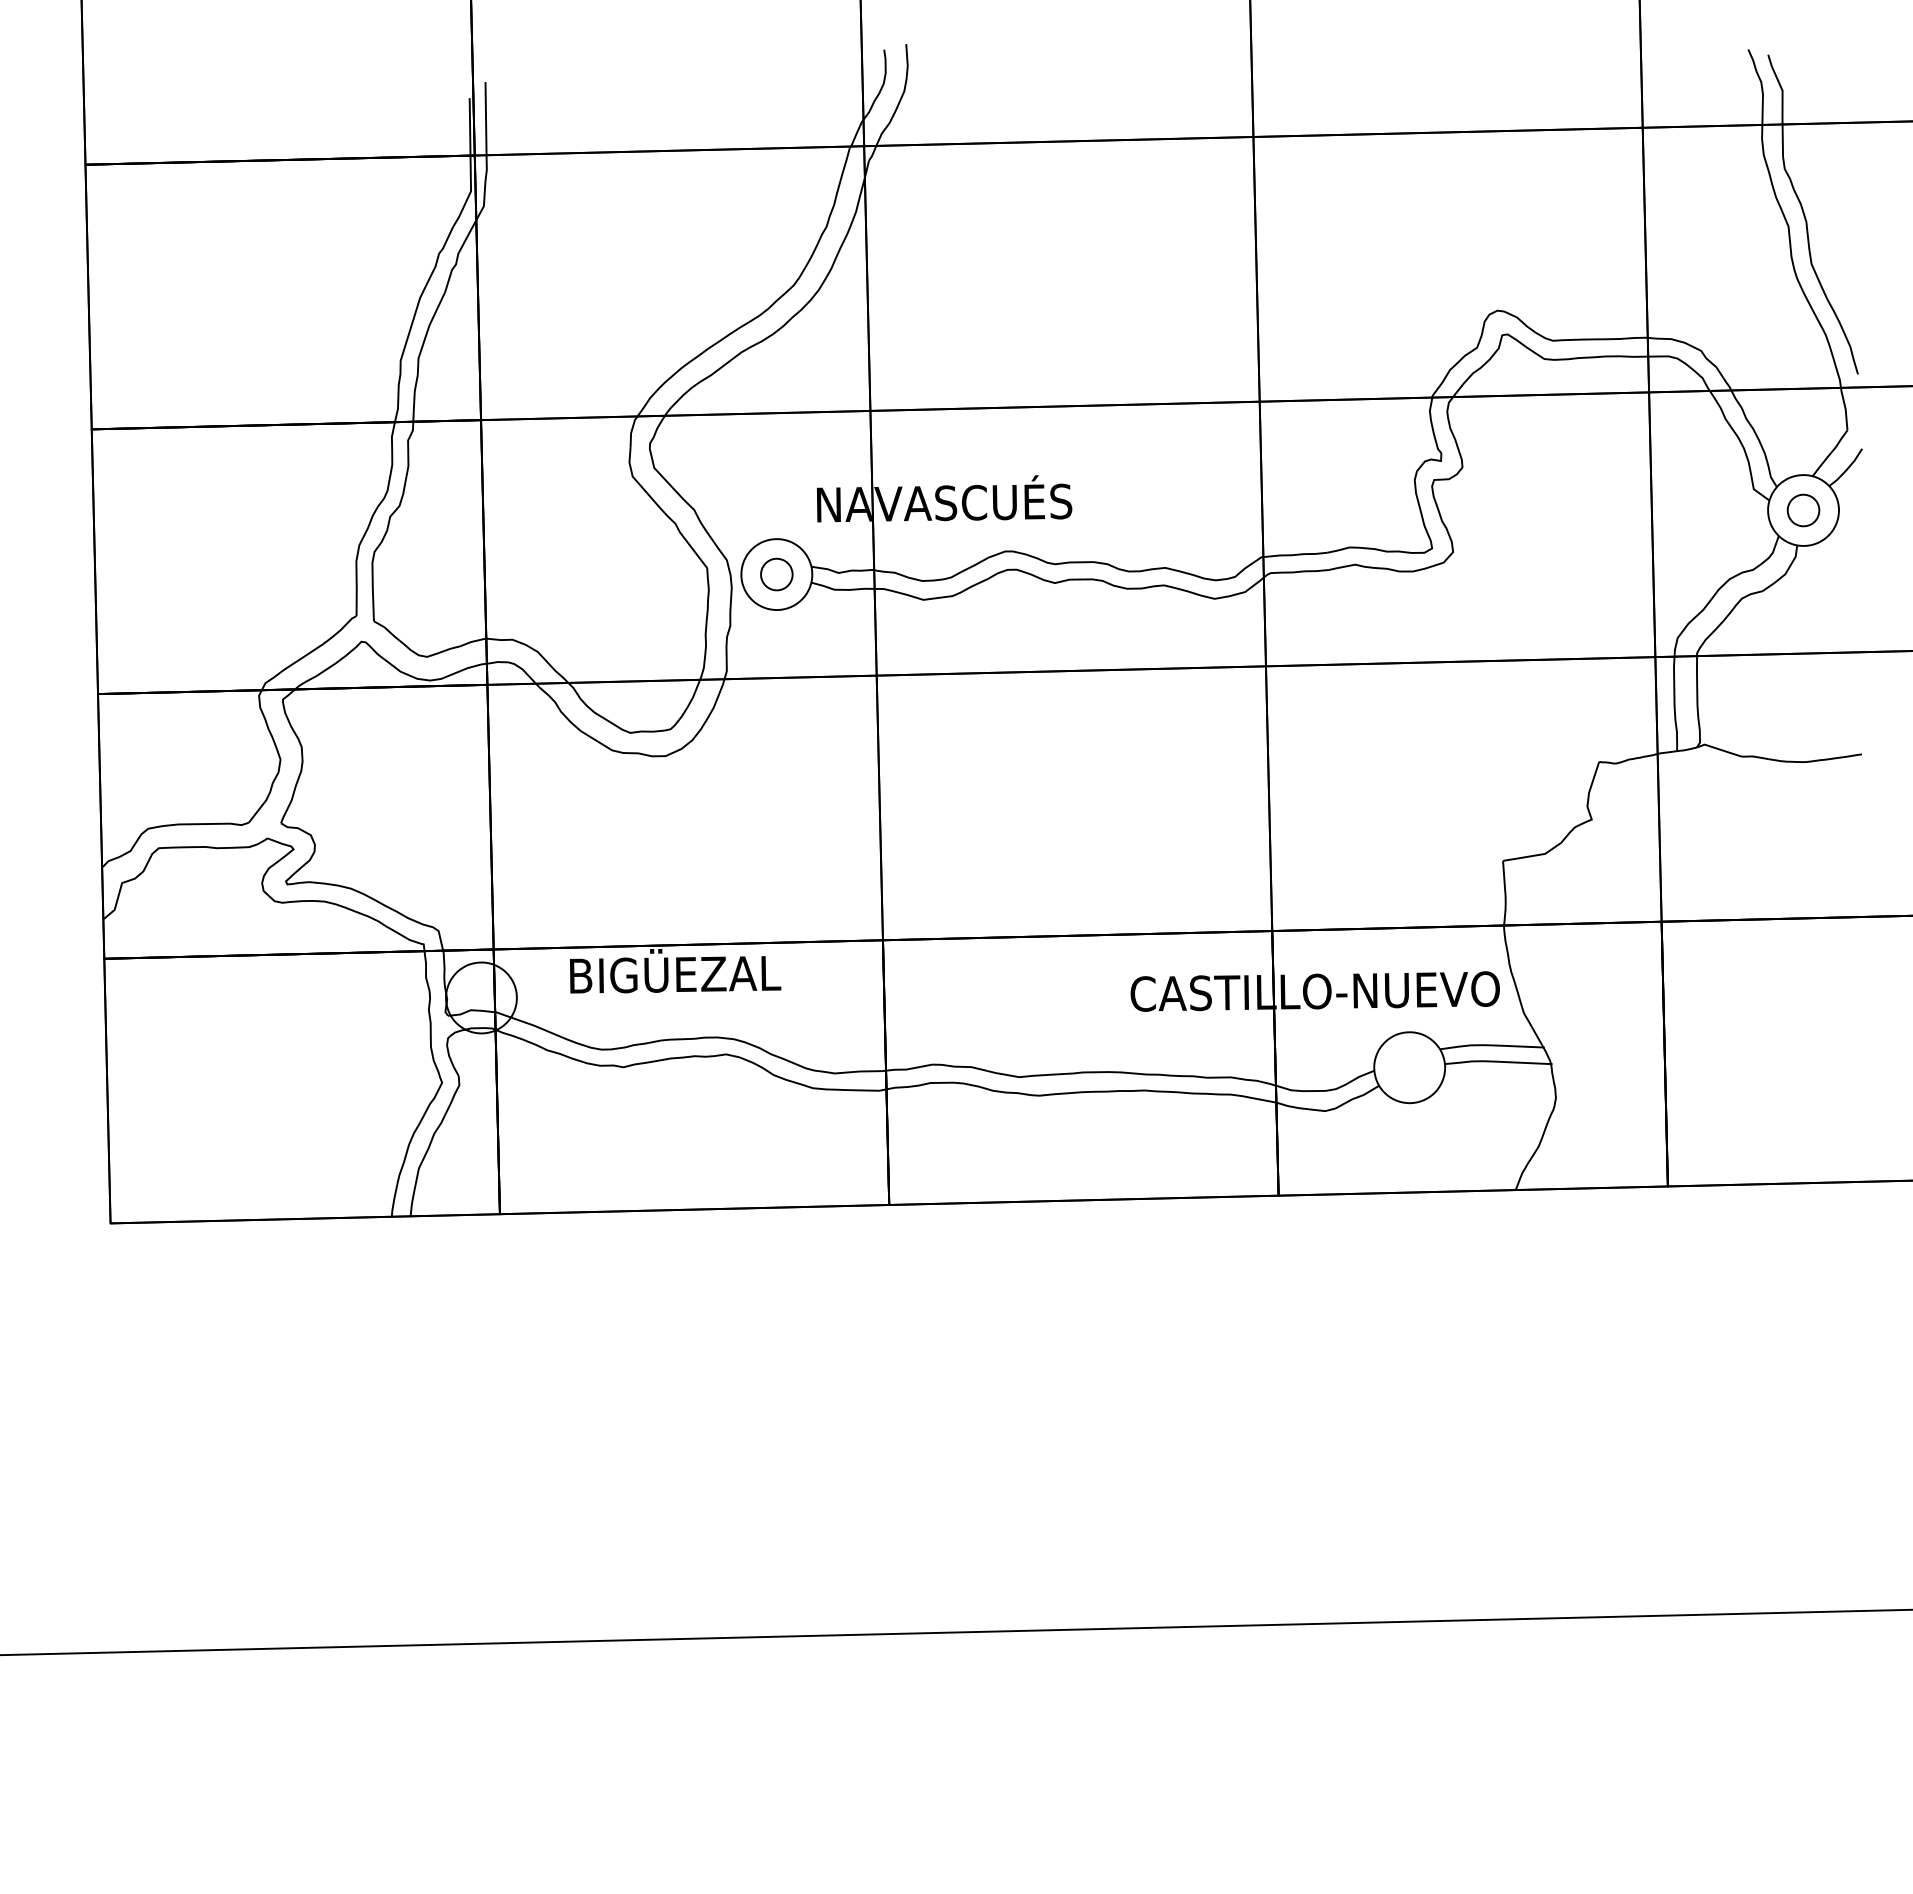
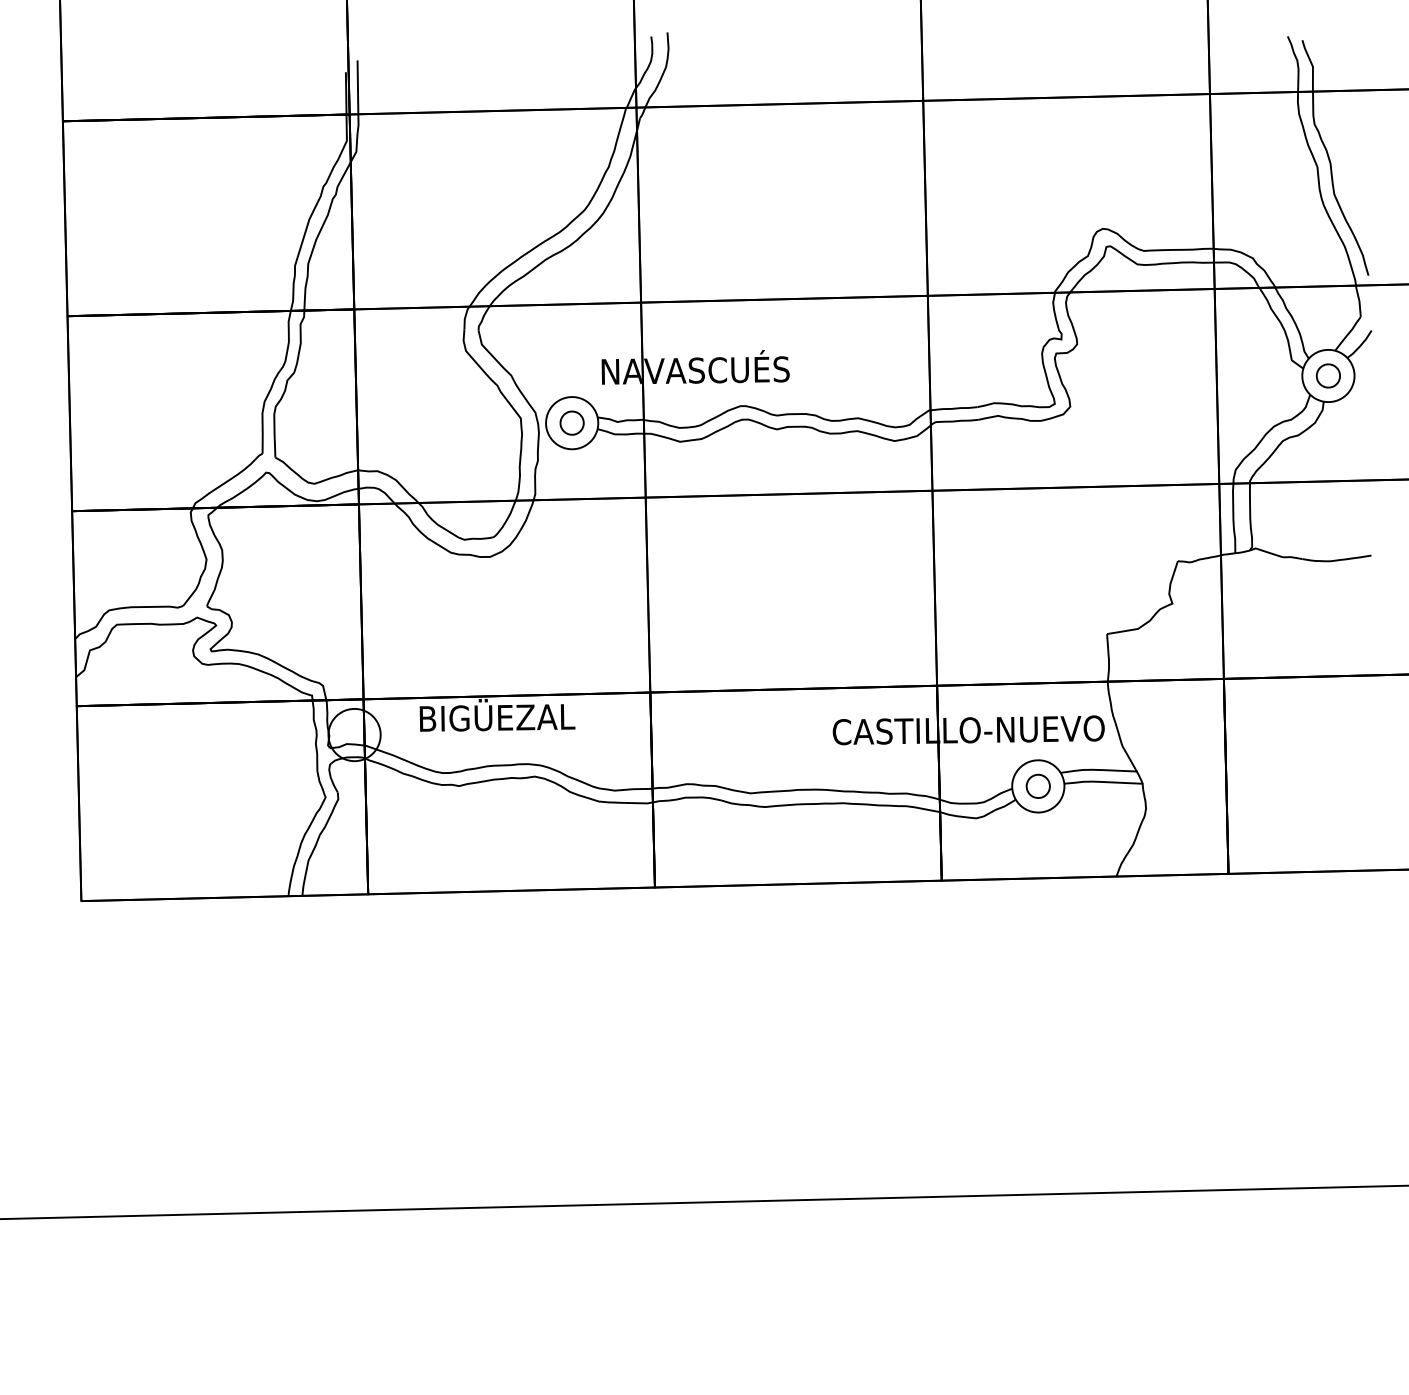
part: (1409, 1067) -> (1038, 786), added

